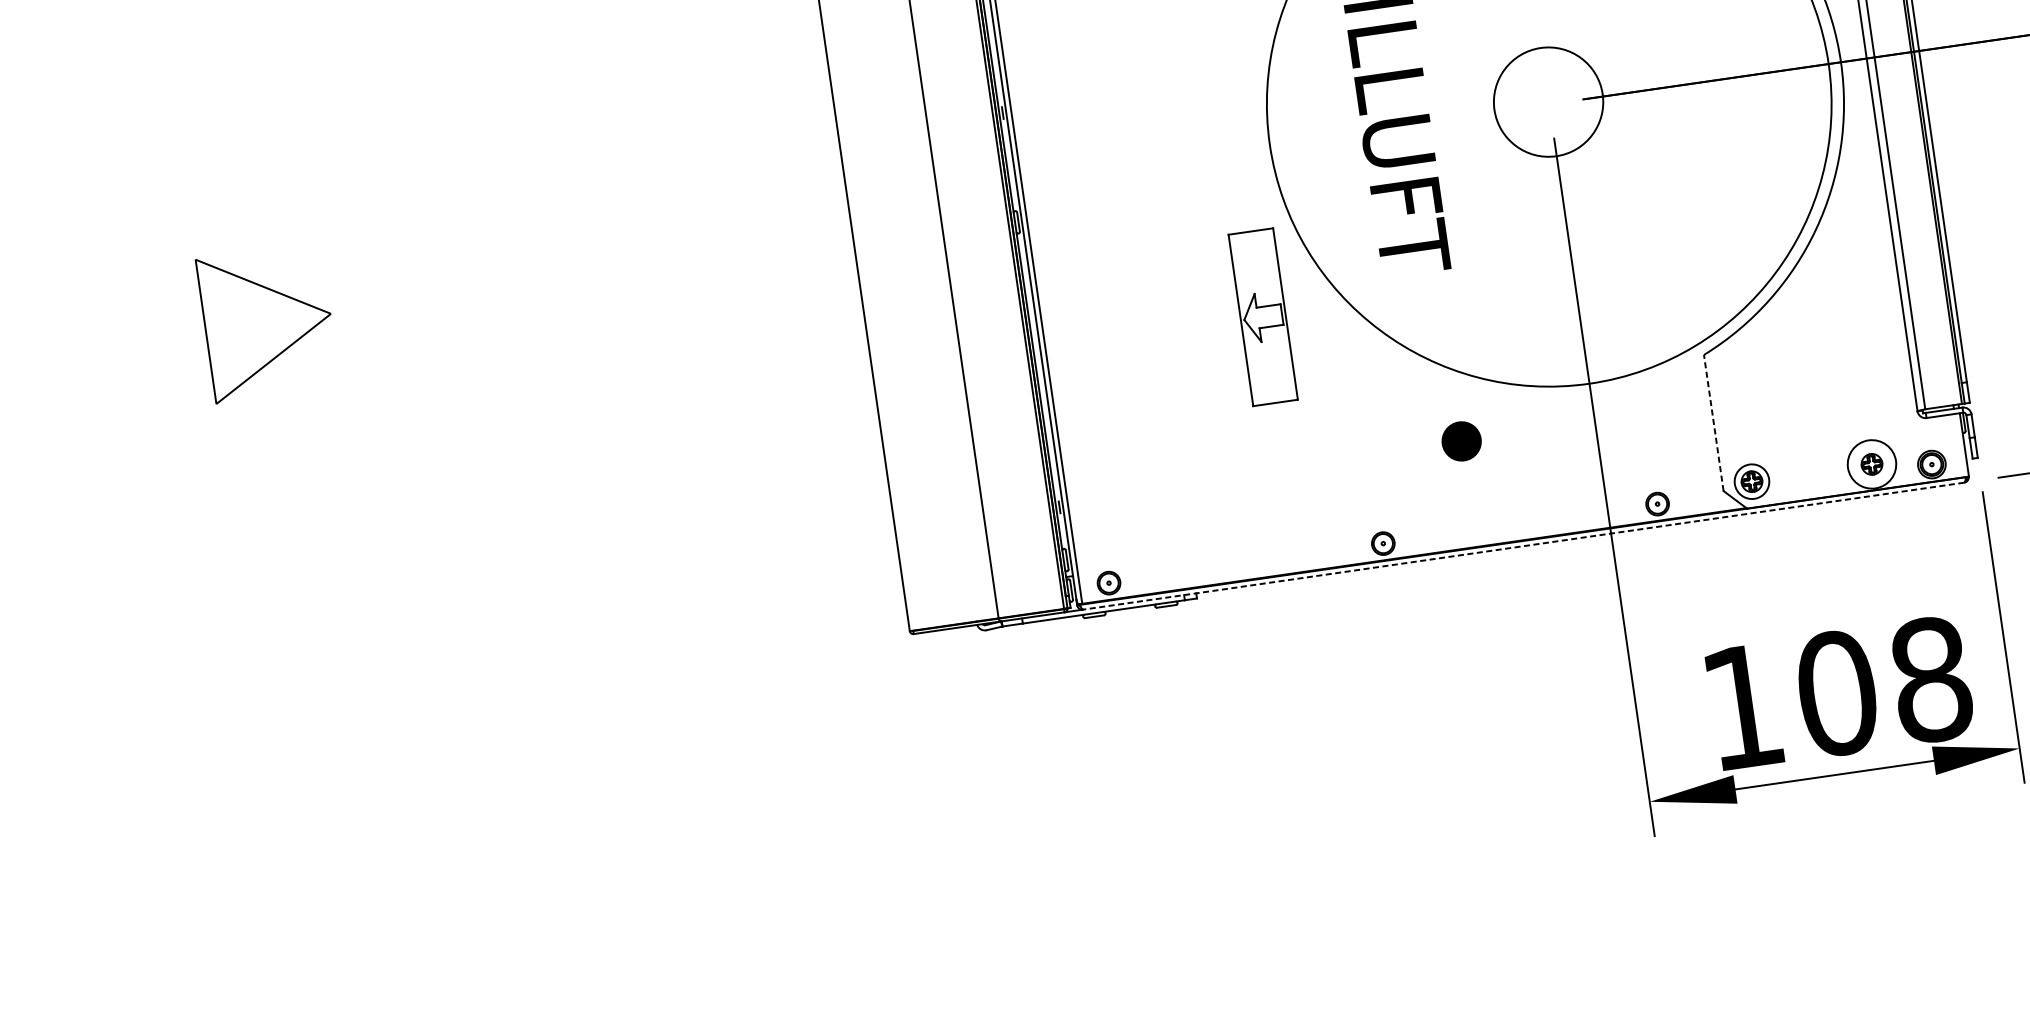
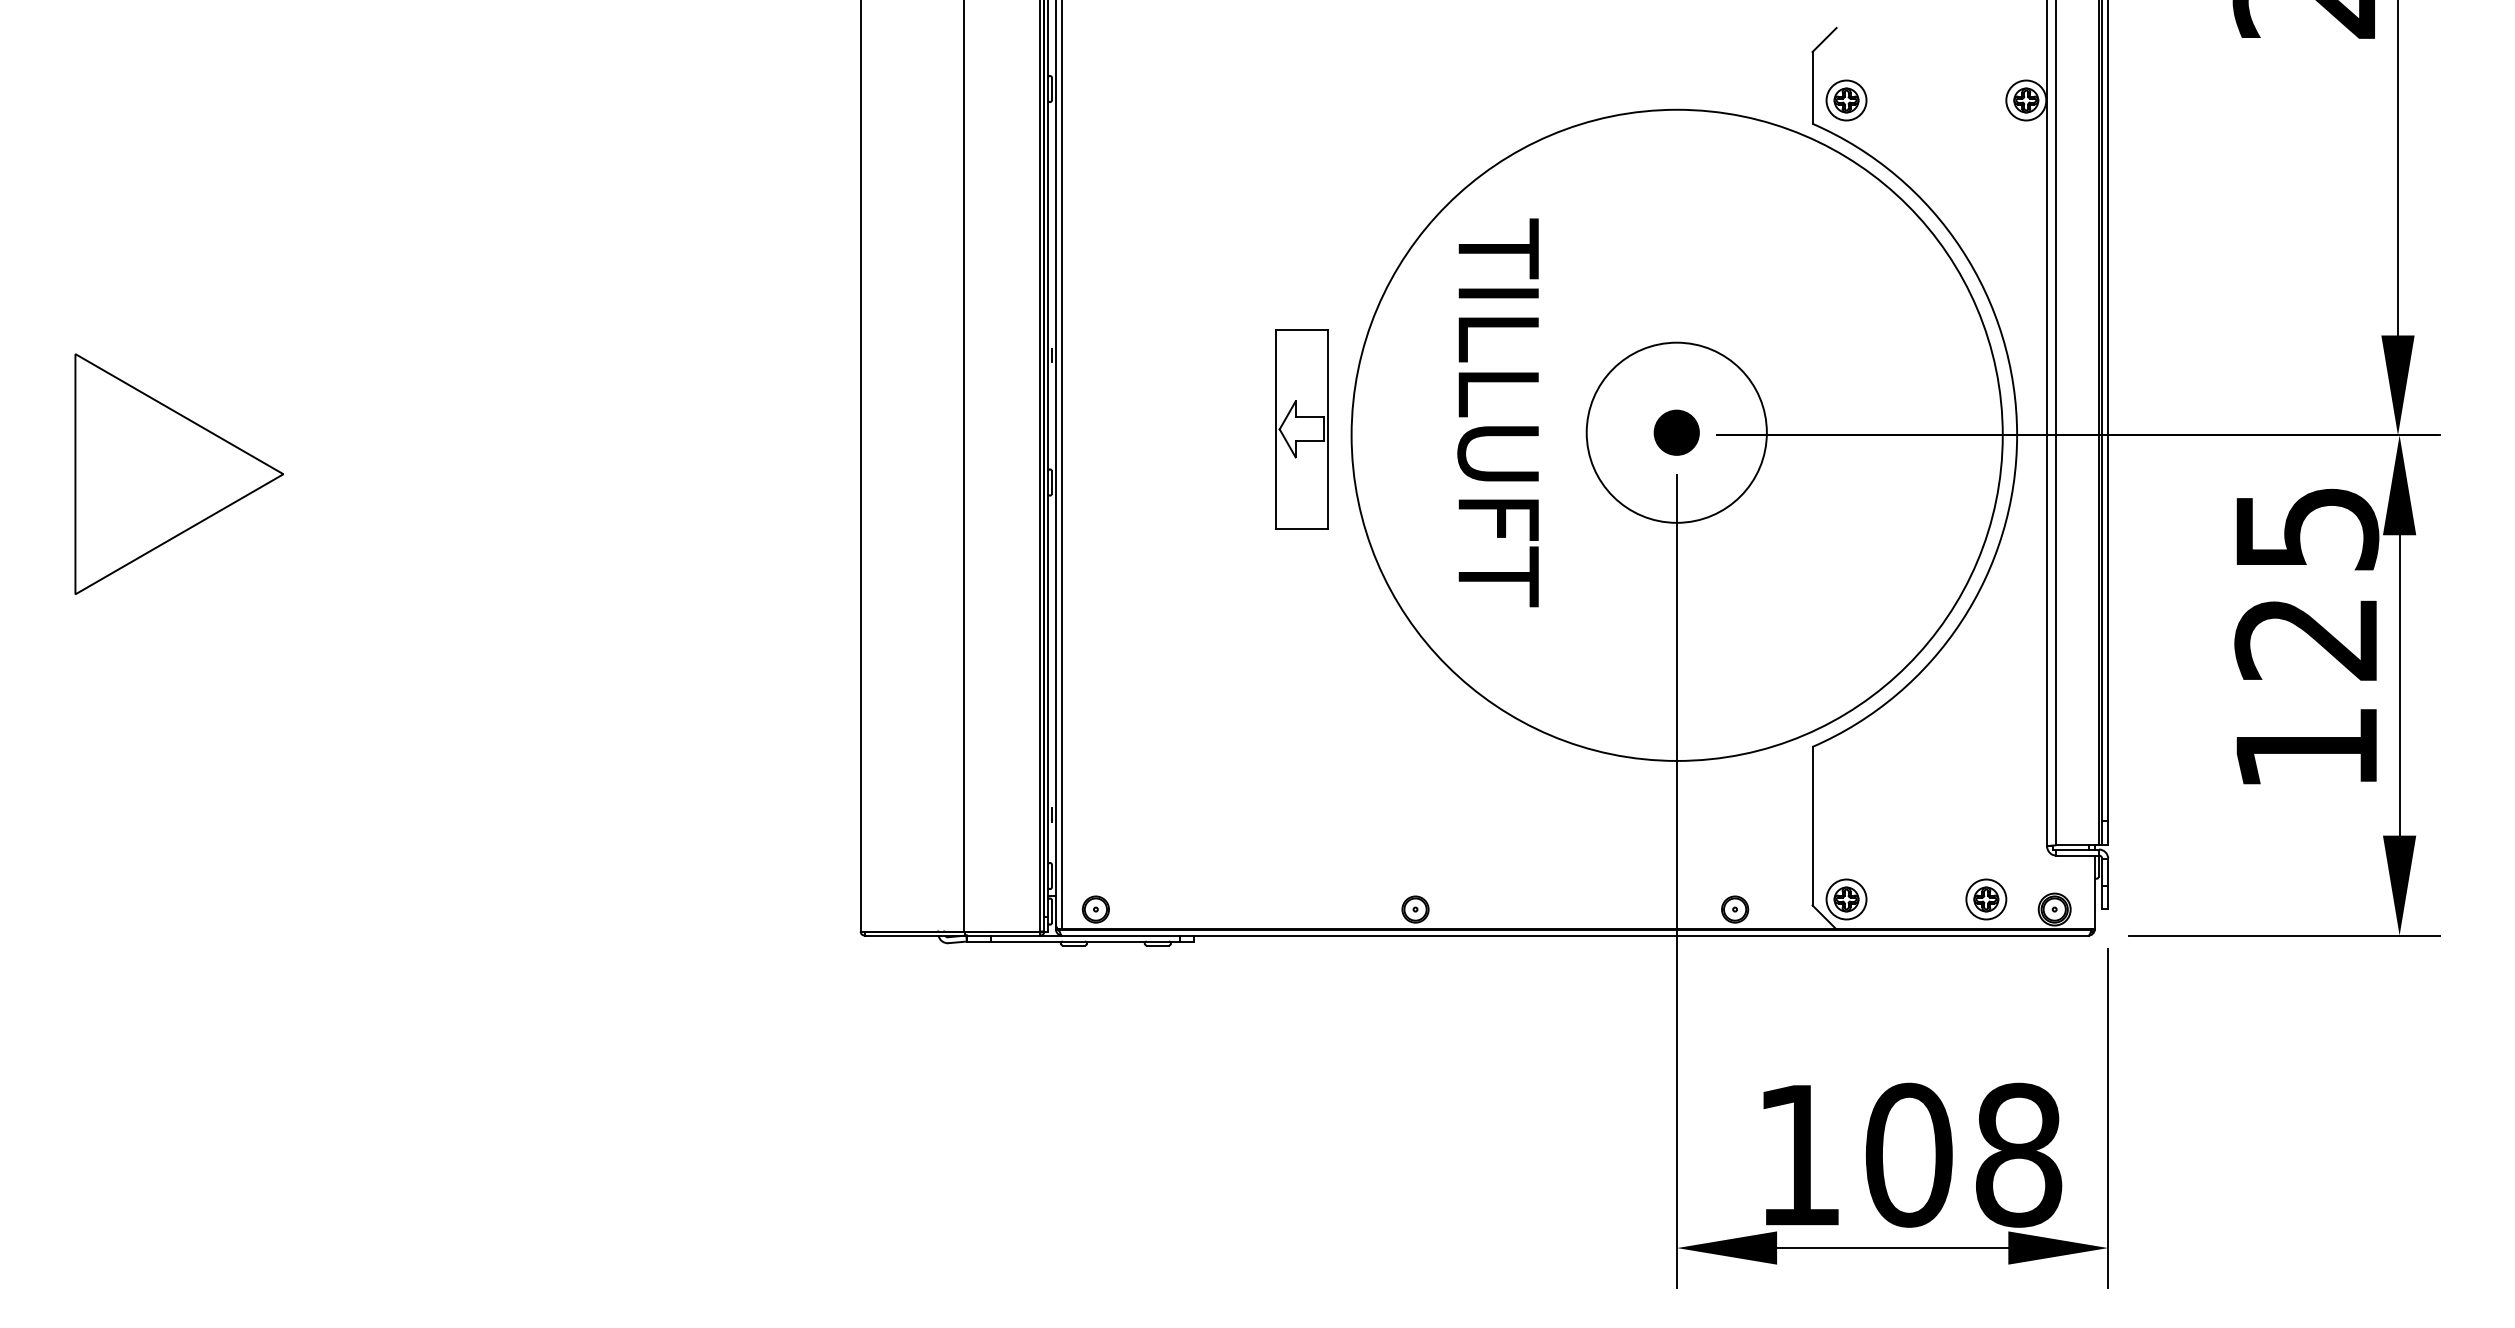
circle: (1548, 101) -> (1676, 432), size x1.43
part: (1263, 317) -> (1301, 429), moved
part: (267, 322) -> (178, 473), size x1.43
line: (1713, 422) -> (1812, 825), dashed -> solid
part: (1461, 441) -> (1676, 432), moved
circle: (1872, 464) -> (1986, 899), size x0.71
line: (1522, 546) -> (1574, 935), dashed -> solid

